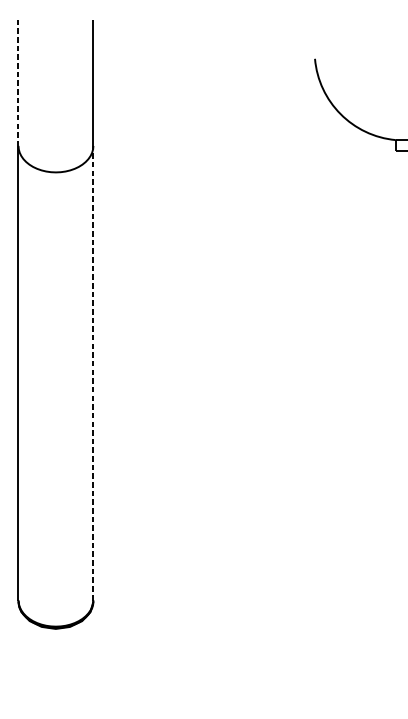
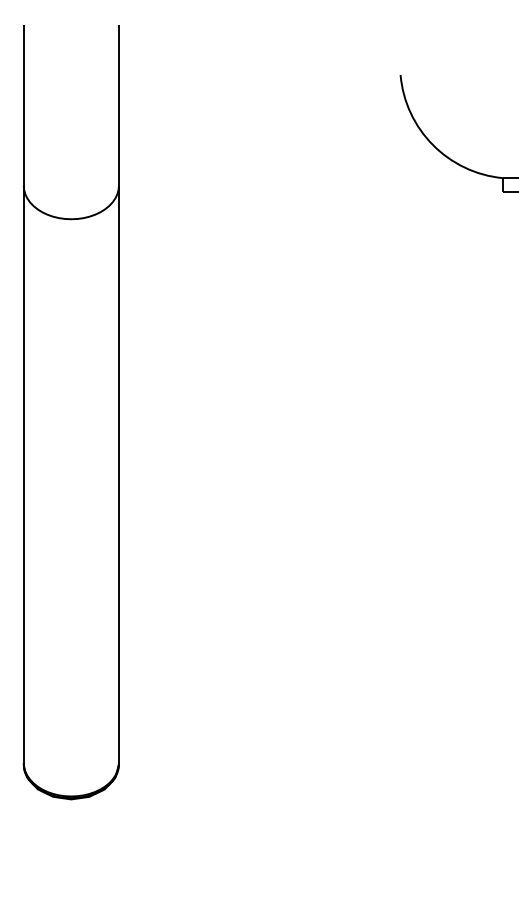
line: (18, 82) -> (23, 105), dashed -> solid
line: (93, 373) -> (118, 474), dashed -> solid

